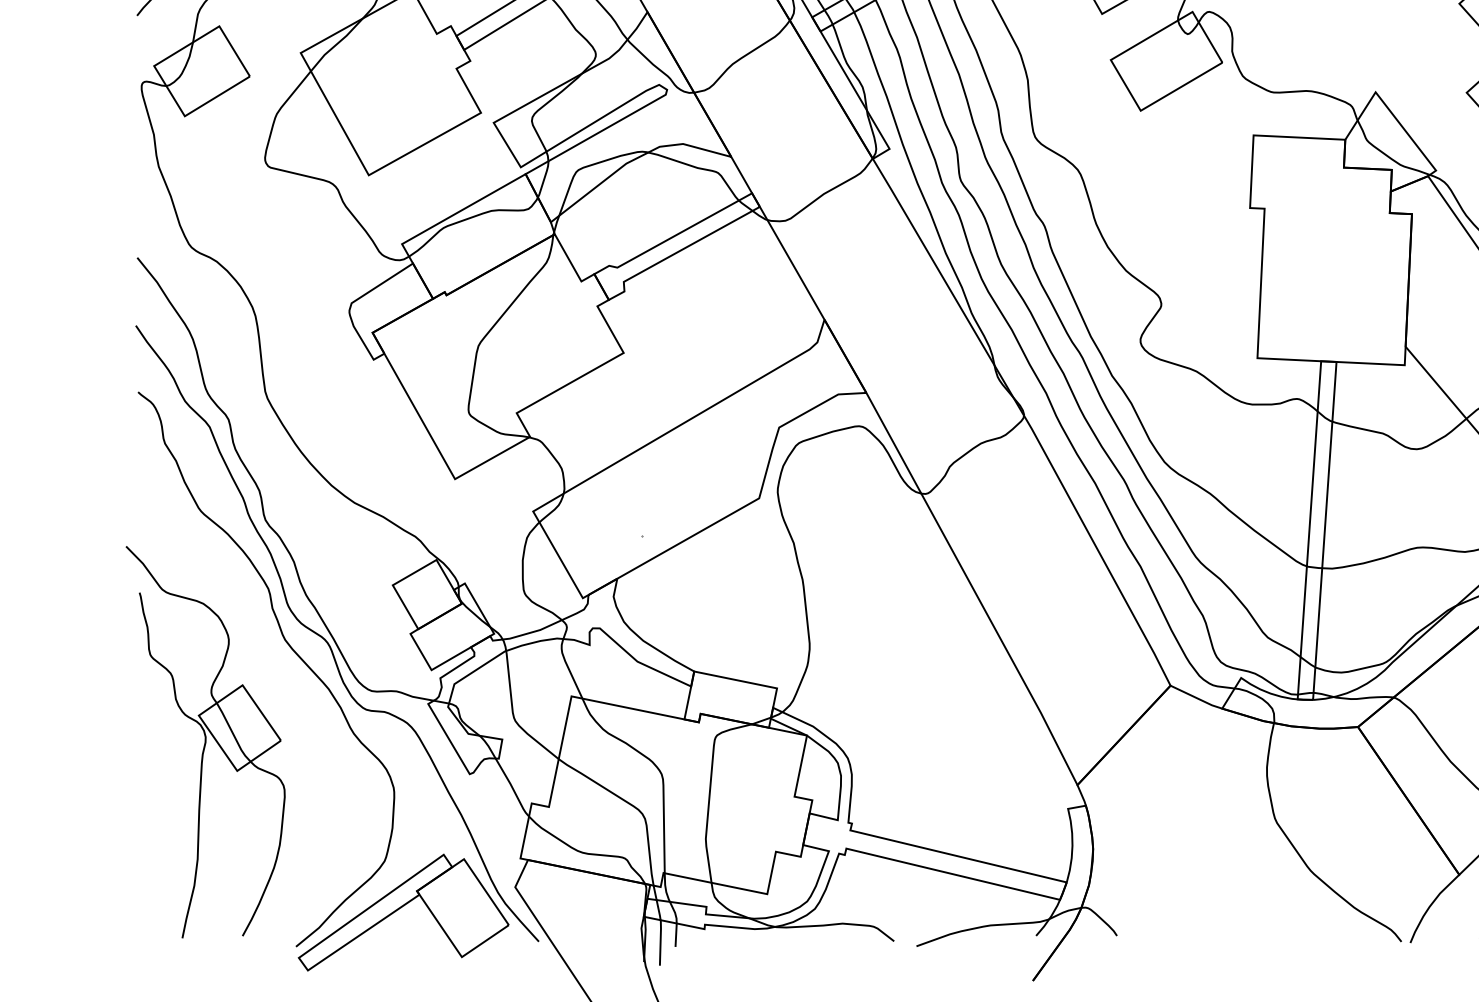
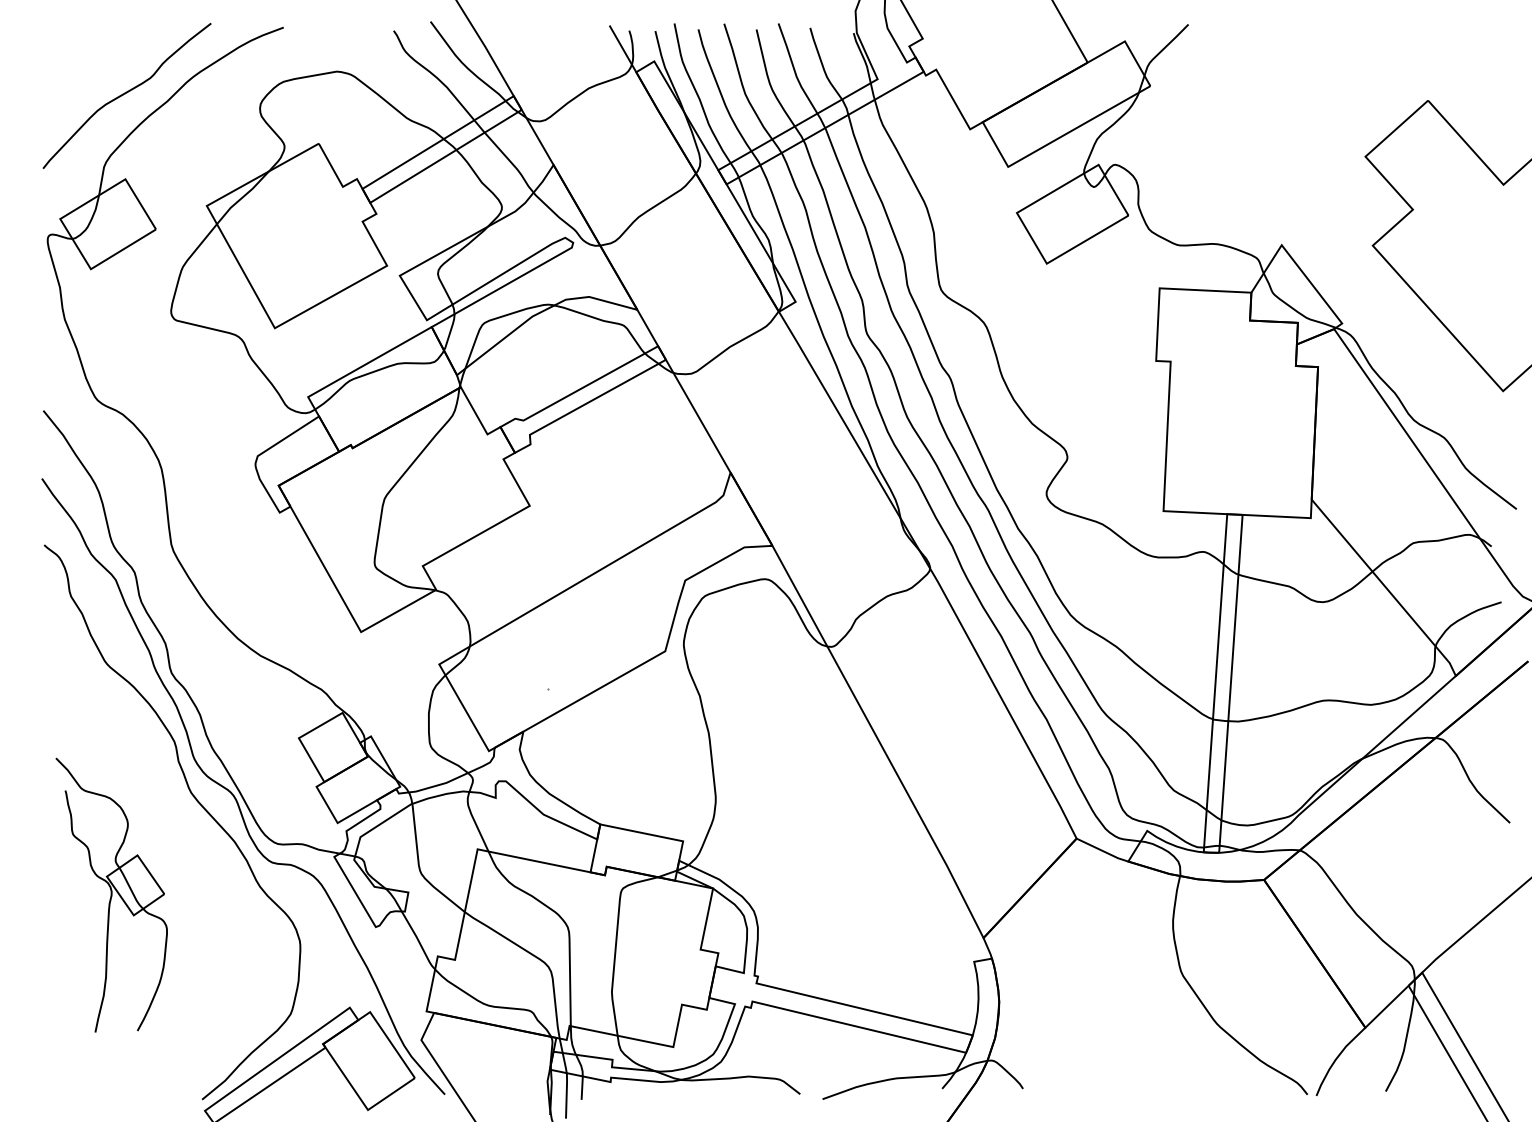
part: (205, 742) -> (111, 895), size x0.7

